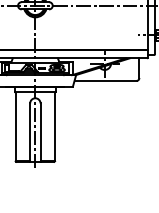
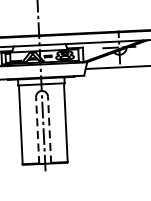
line: (30, 132) -> (38, 130), solid -> dashed
line: (40, 132) -> (49, 129), solid -> dashed

